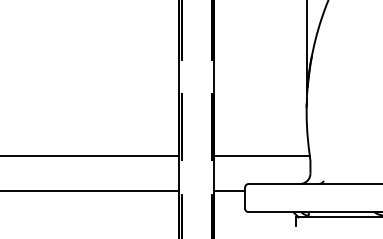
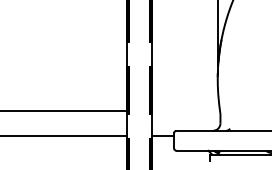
line: (262, 155) -> (186, 110), removed

